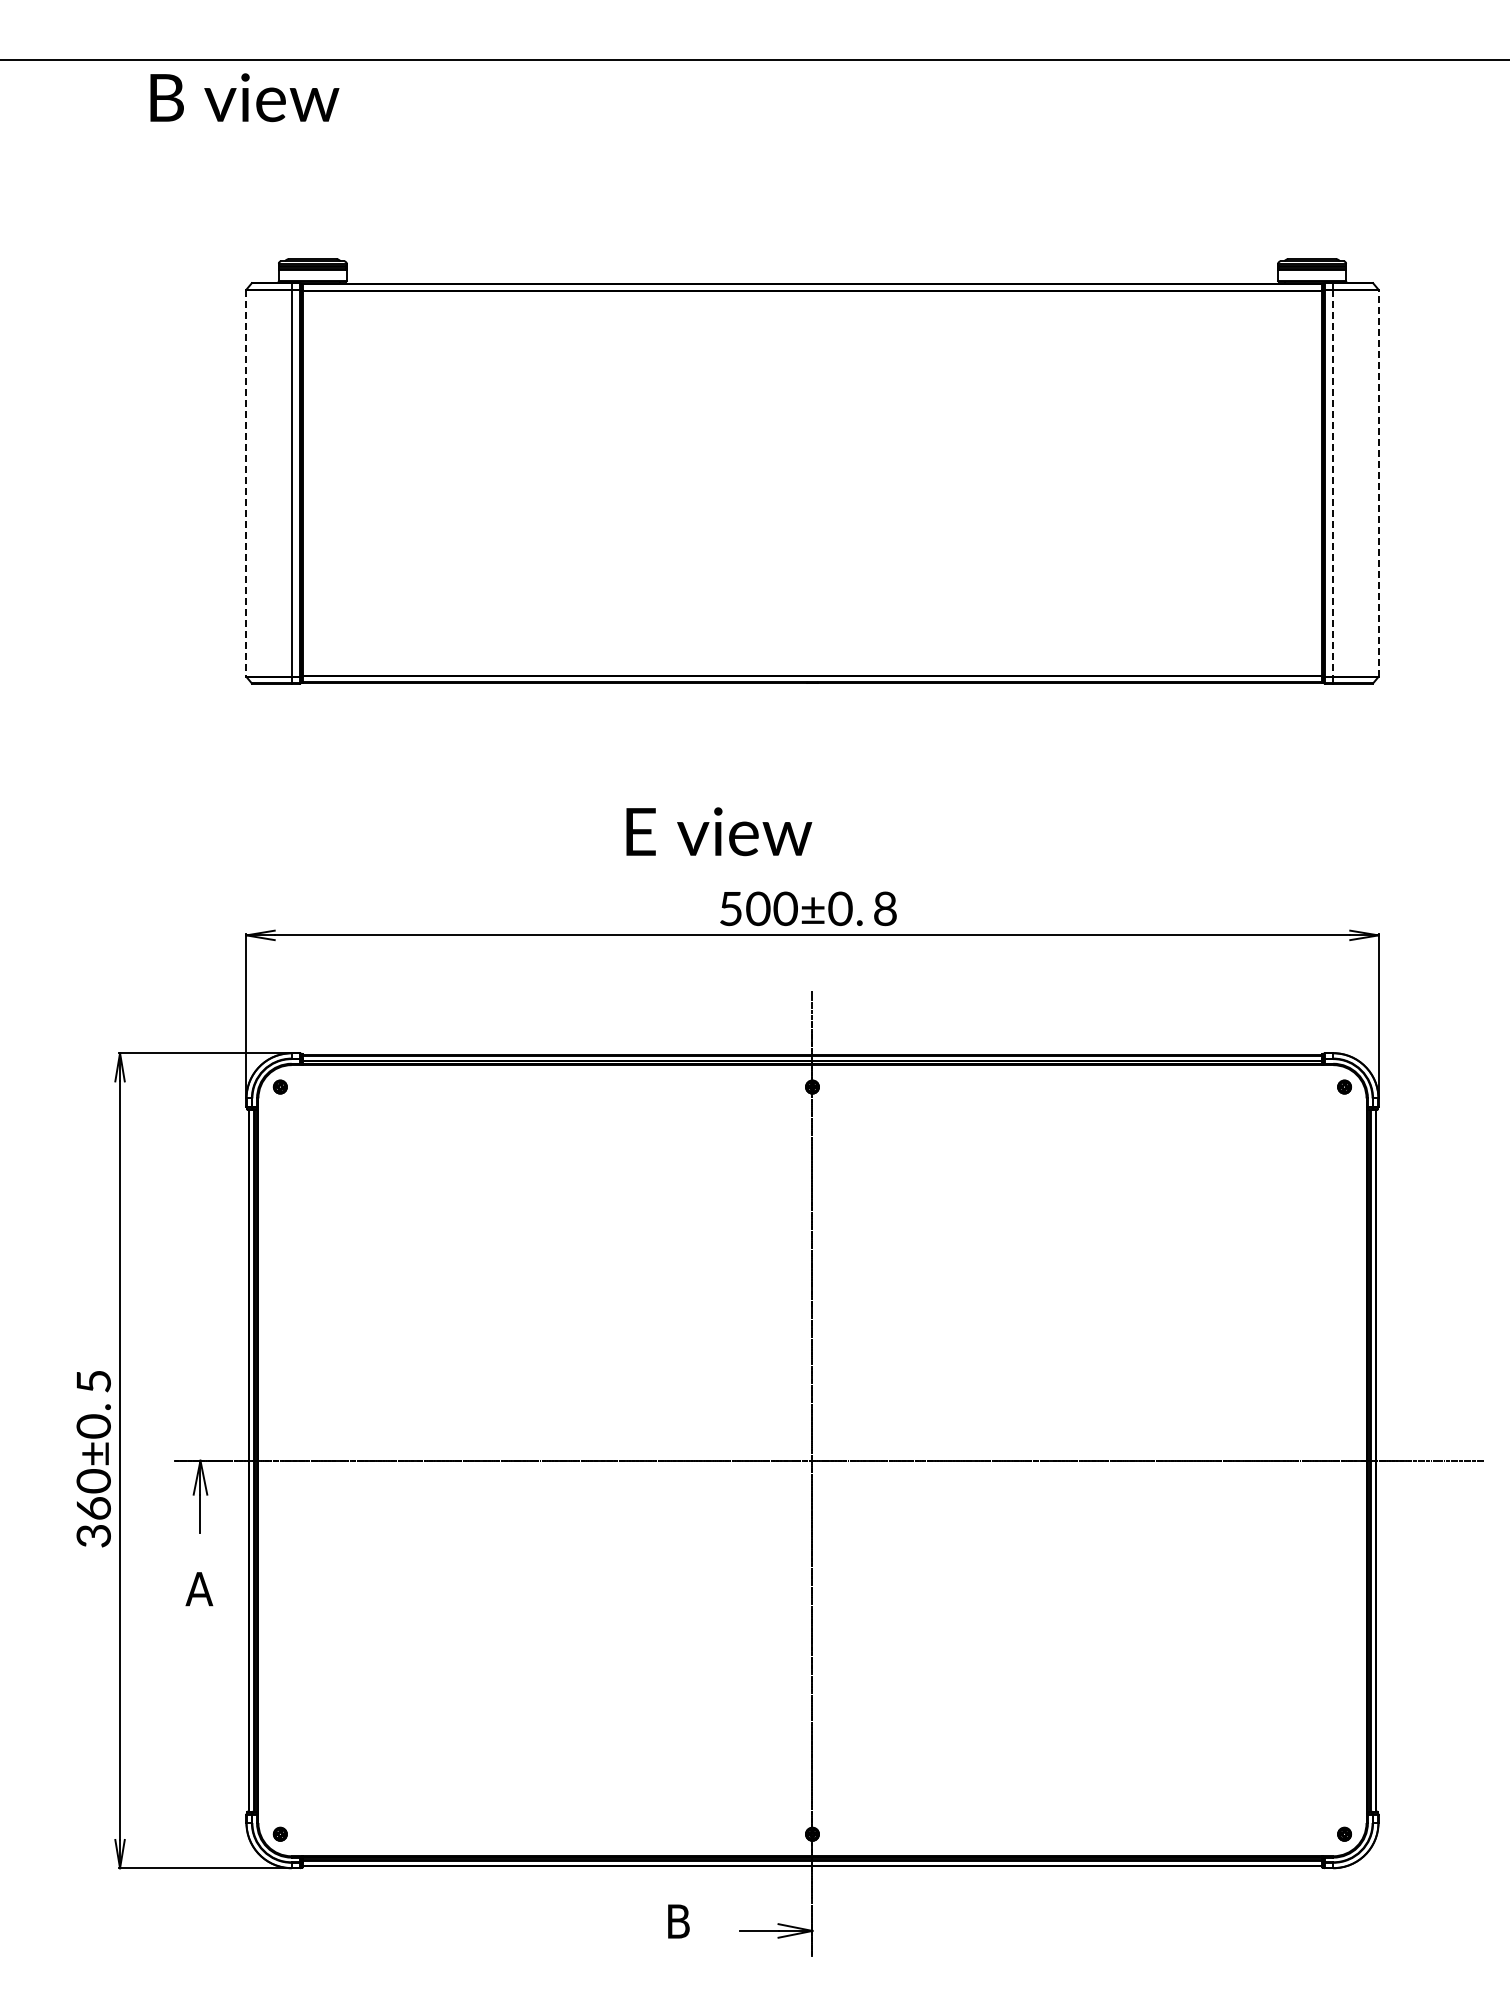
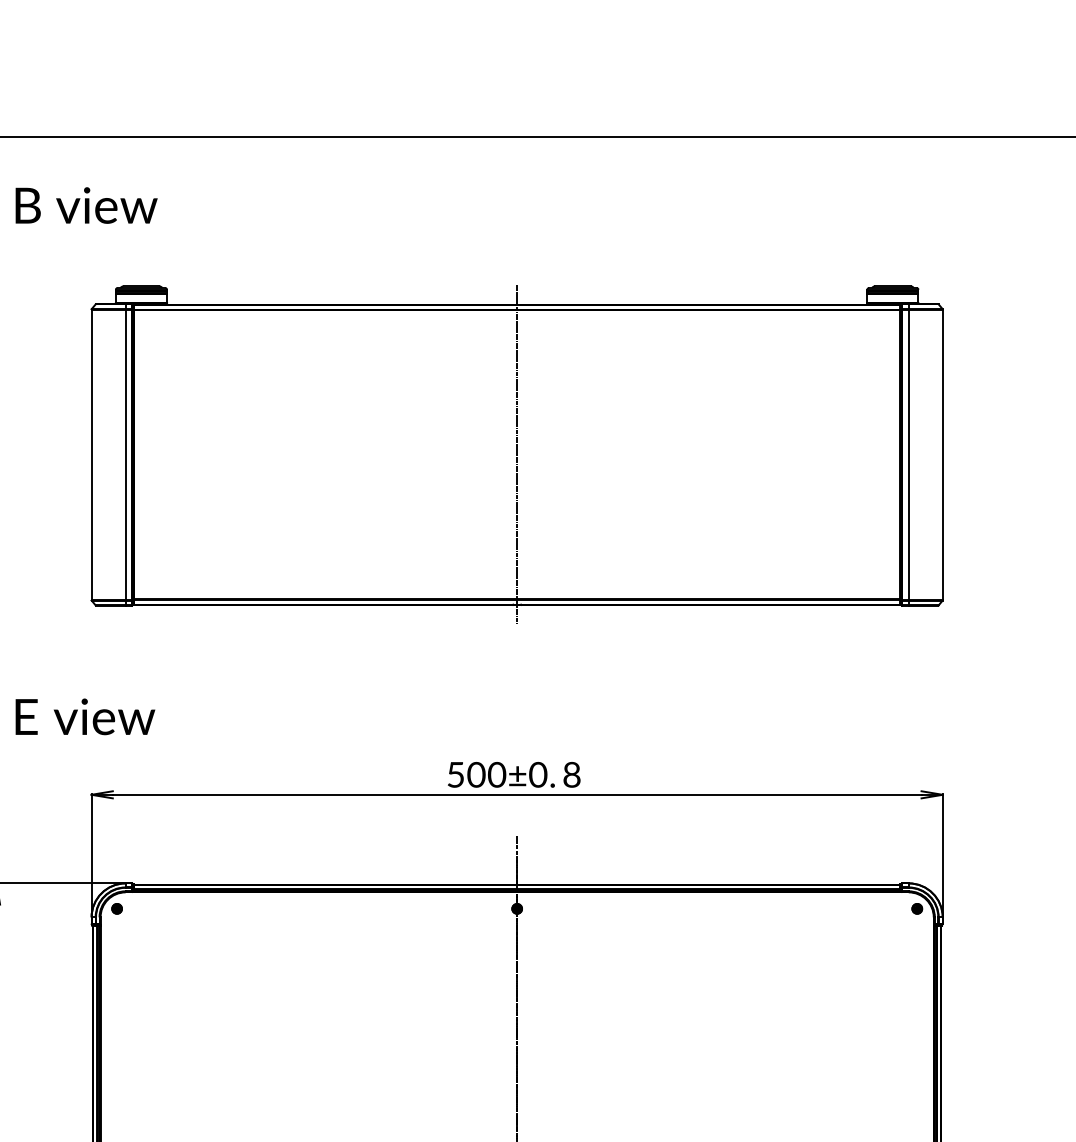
text: (244, 97) -> (86, 205), moved
line: (1378, 482) -> (942, 454), dashed -> solid
line: (246, 483) -> (91, 455), dashed -> solid
line: (812, 483) -> (517, 455), added
line: (1333, 483) -> (908, 455), dashed -> solid
text: (719, 831) -> (85, 716), moved

